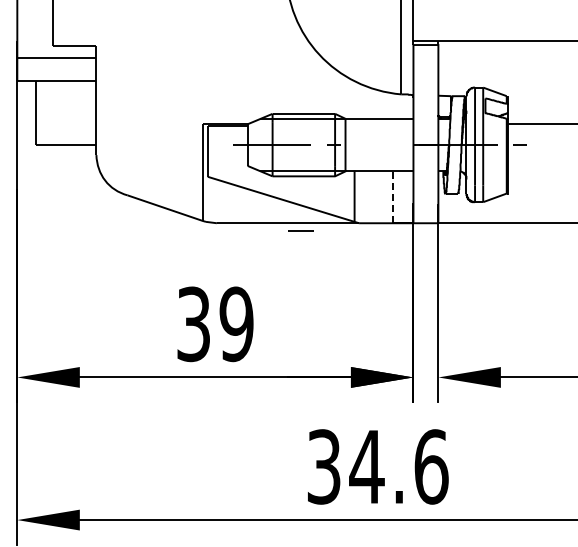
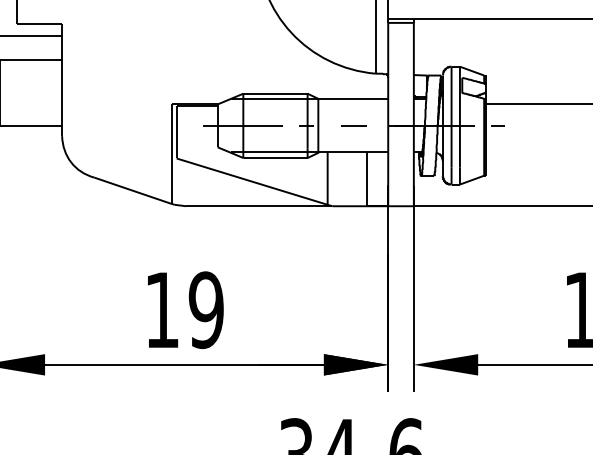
line: (393, 196) -> (367, 178), dashed -> solid
line: (300, 230) -> (353, 125), moved
text: (193, 324) -> (161, 310), 39 -> 19

